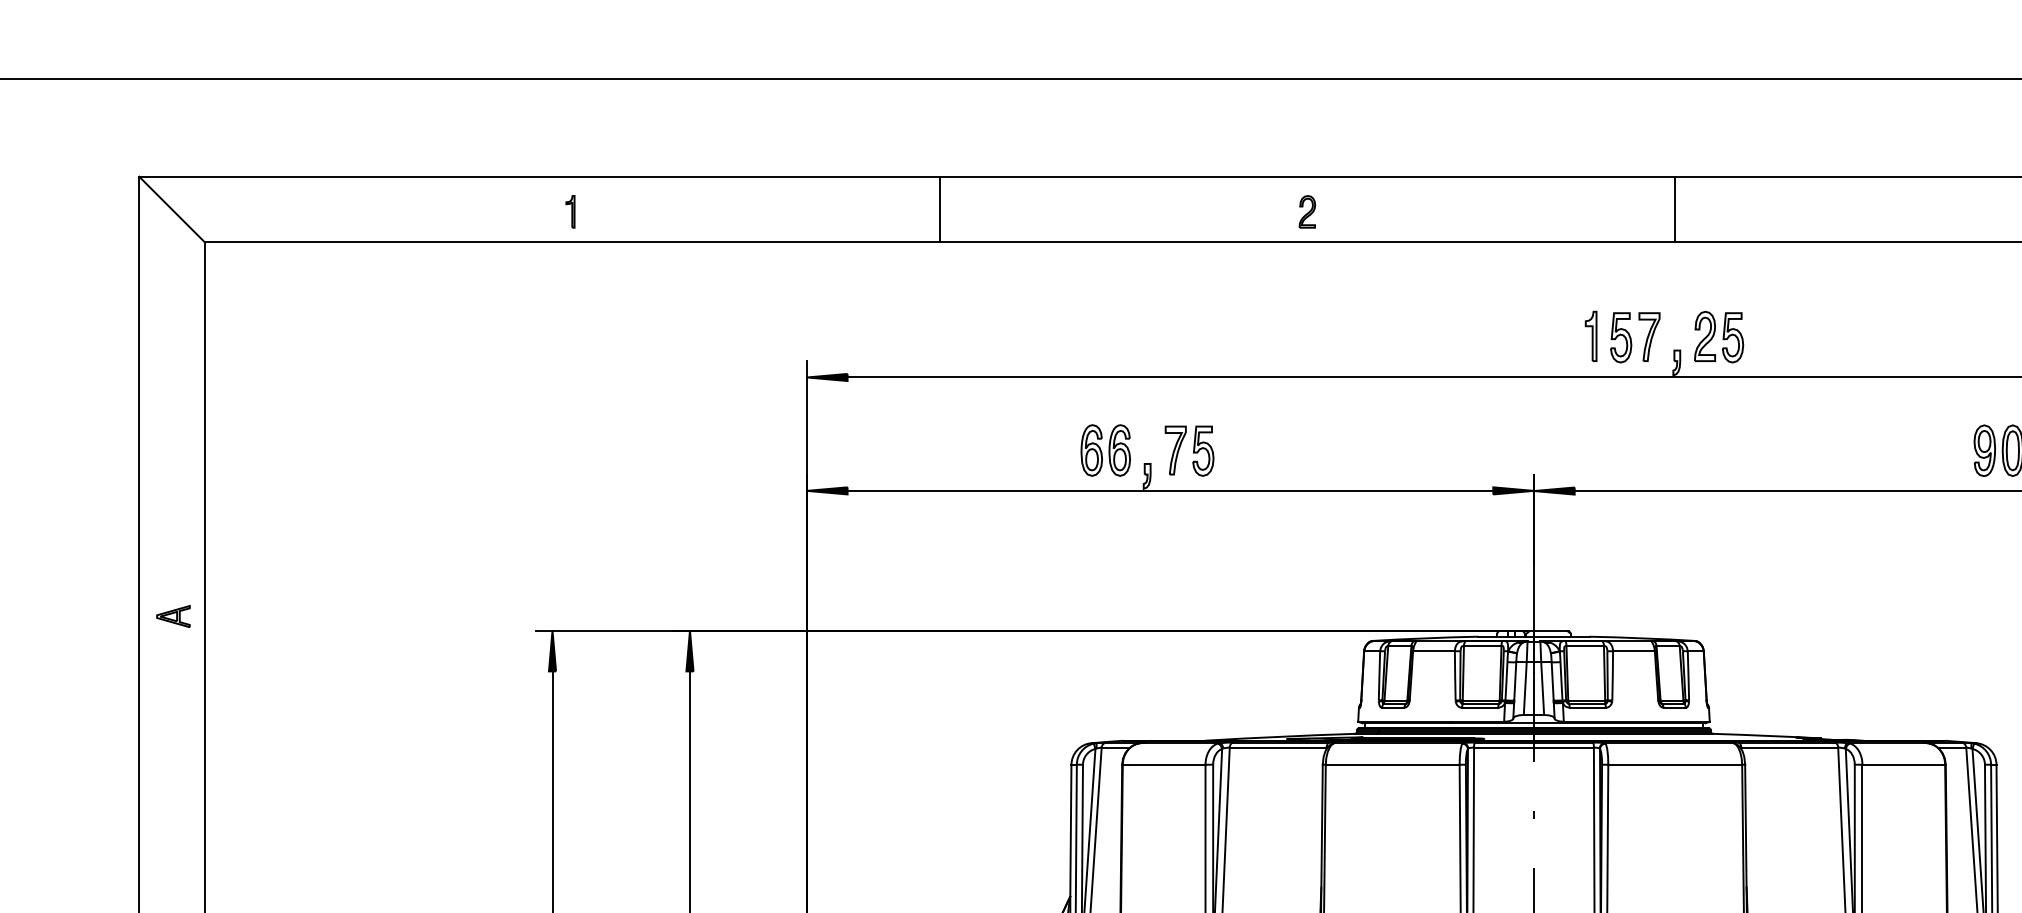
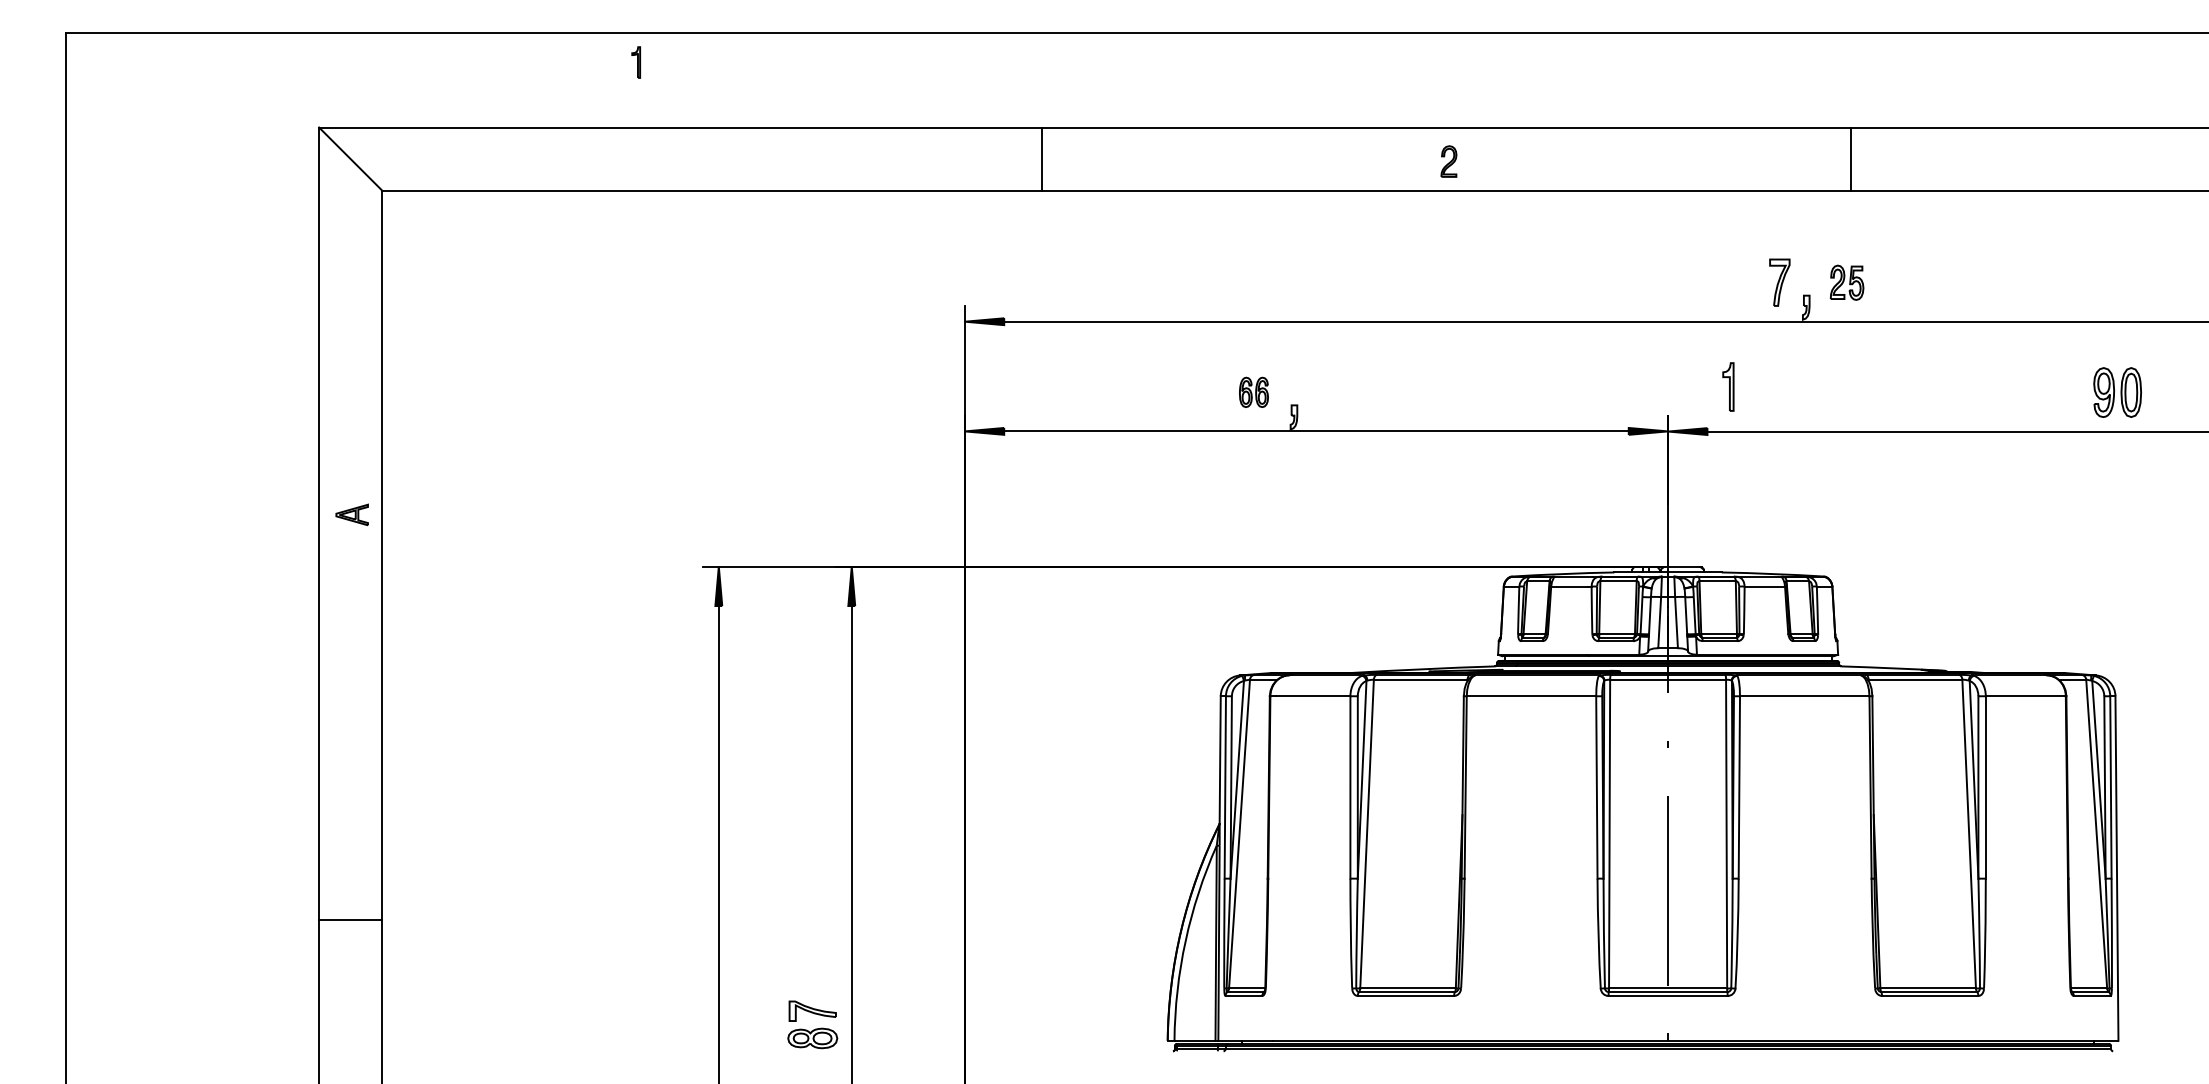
line: (939, 208) -> (1041, 158), moved
line: (1674, 208) -> (1850, 158), moved
part: (569, 211) -> (635, 62), moved
part: (1591, 335) -> (1728, 386), moved
part: (1718, 336) -> (1846, 282), size x0.7
part: (1621, 337) -> (1752, 283), removed
part: (1105, 450) -> (1253, 392), size x0.6
part: (1190, 450) -> (1335, 392), removed
part: (172, 616) -> (351, 514), moved

